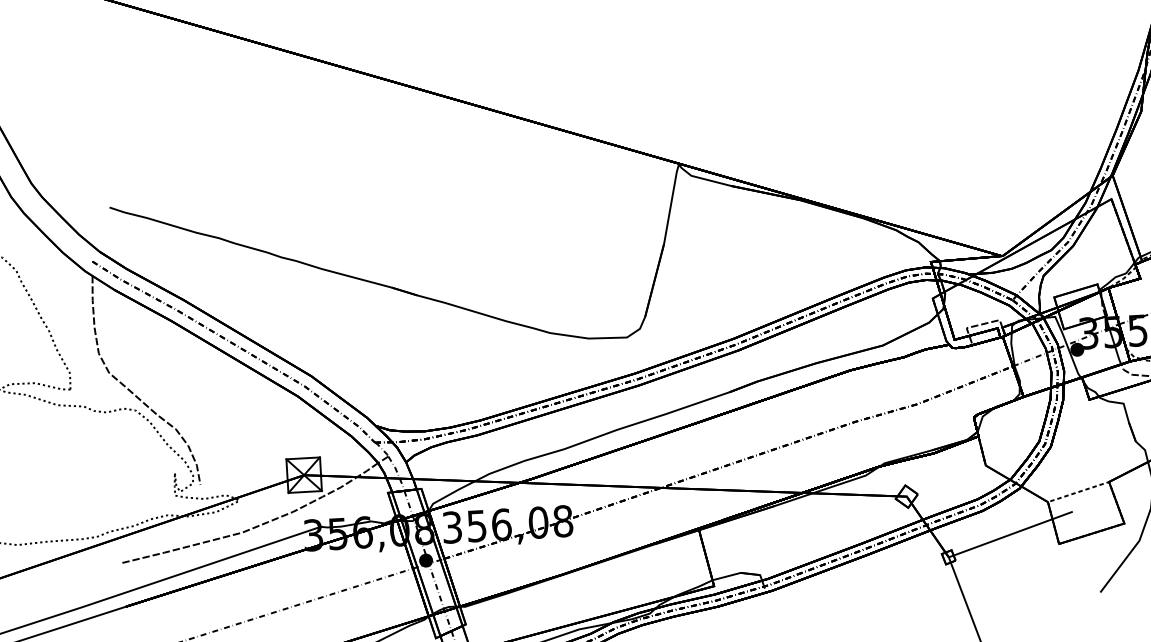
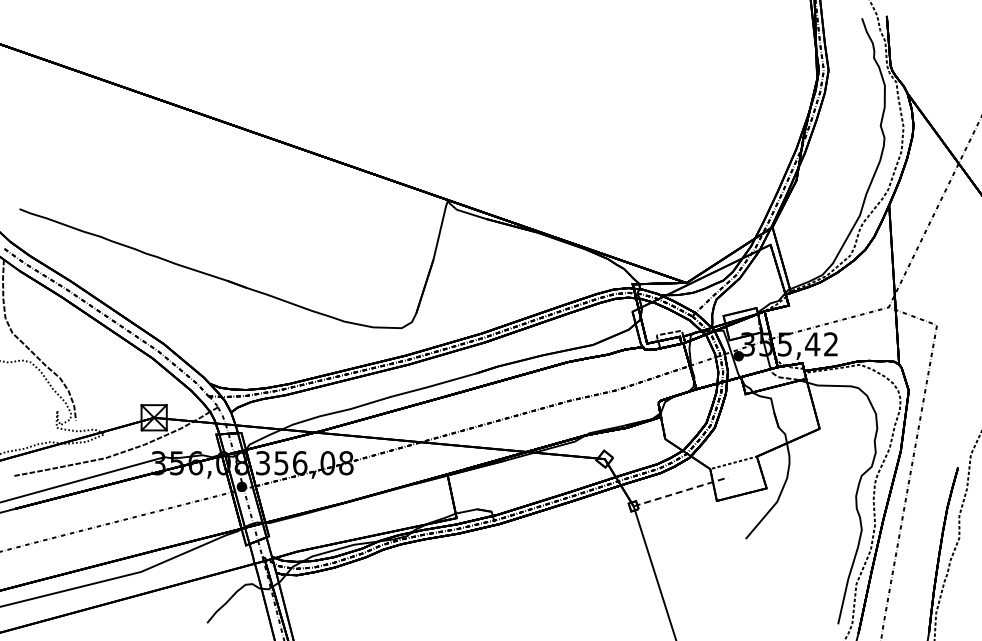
line: (1011, 534) -> (681, 491), solid -> dashed

